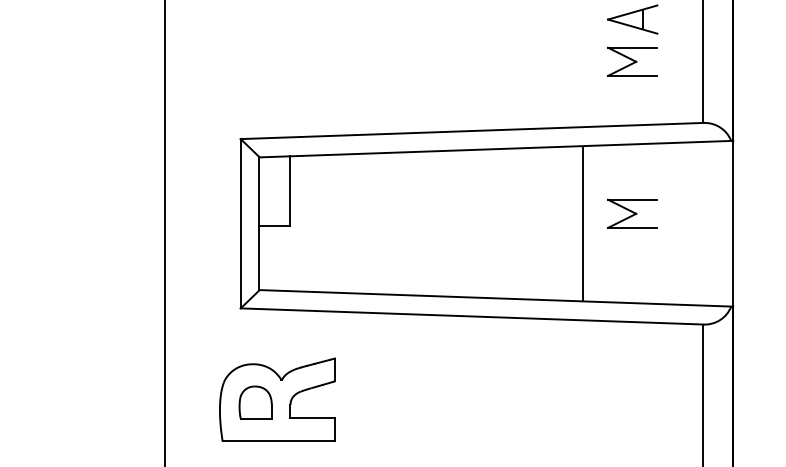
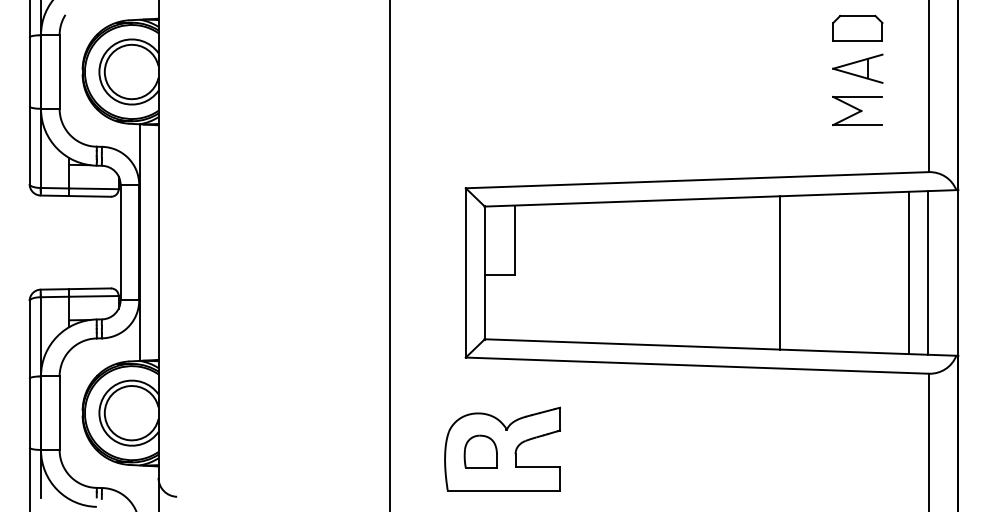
part: (632, 213) -> (857, 262), removed
line: (583, 223) -> (780, 272), moved
line: (684, 223) -> (909, 272), added
line: (703, 223) -> (928, 272), added

